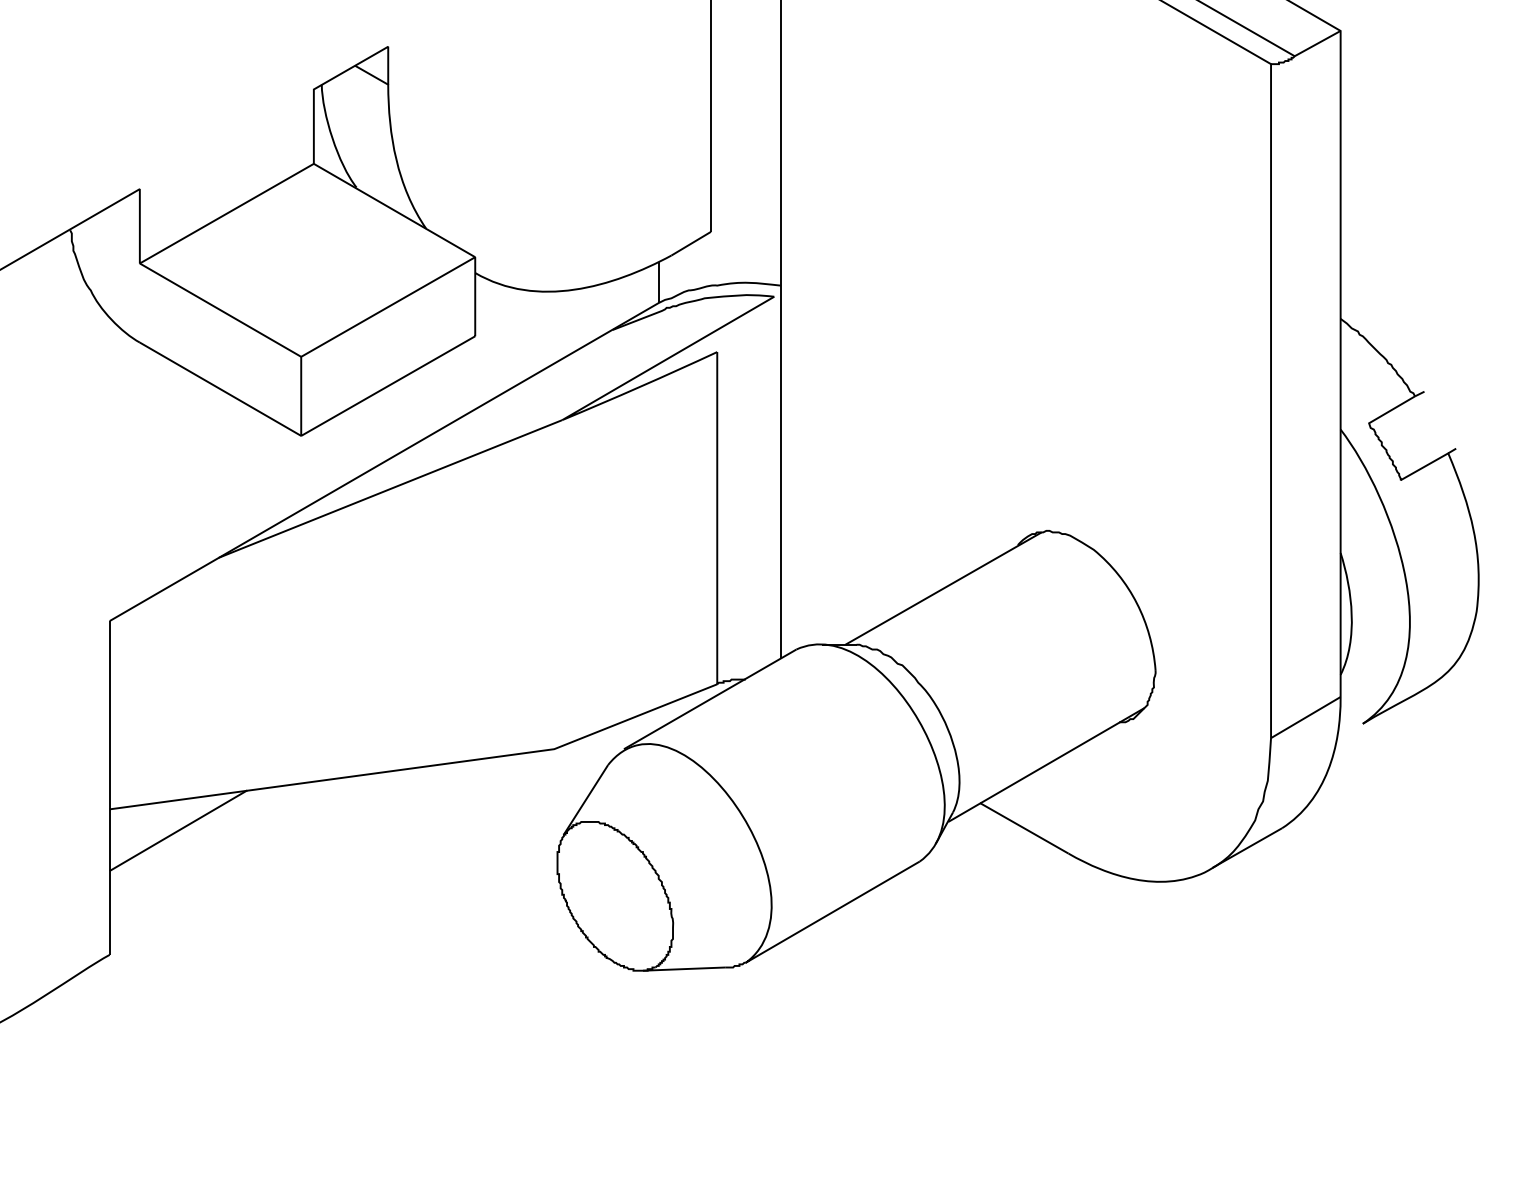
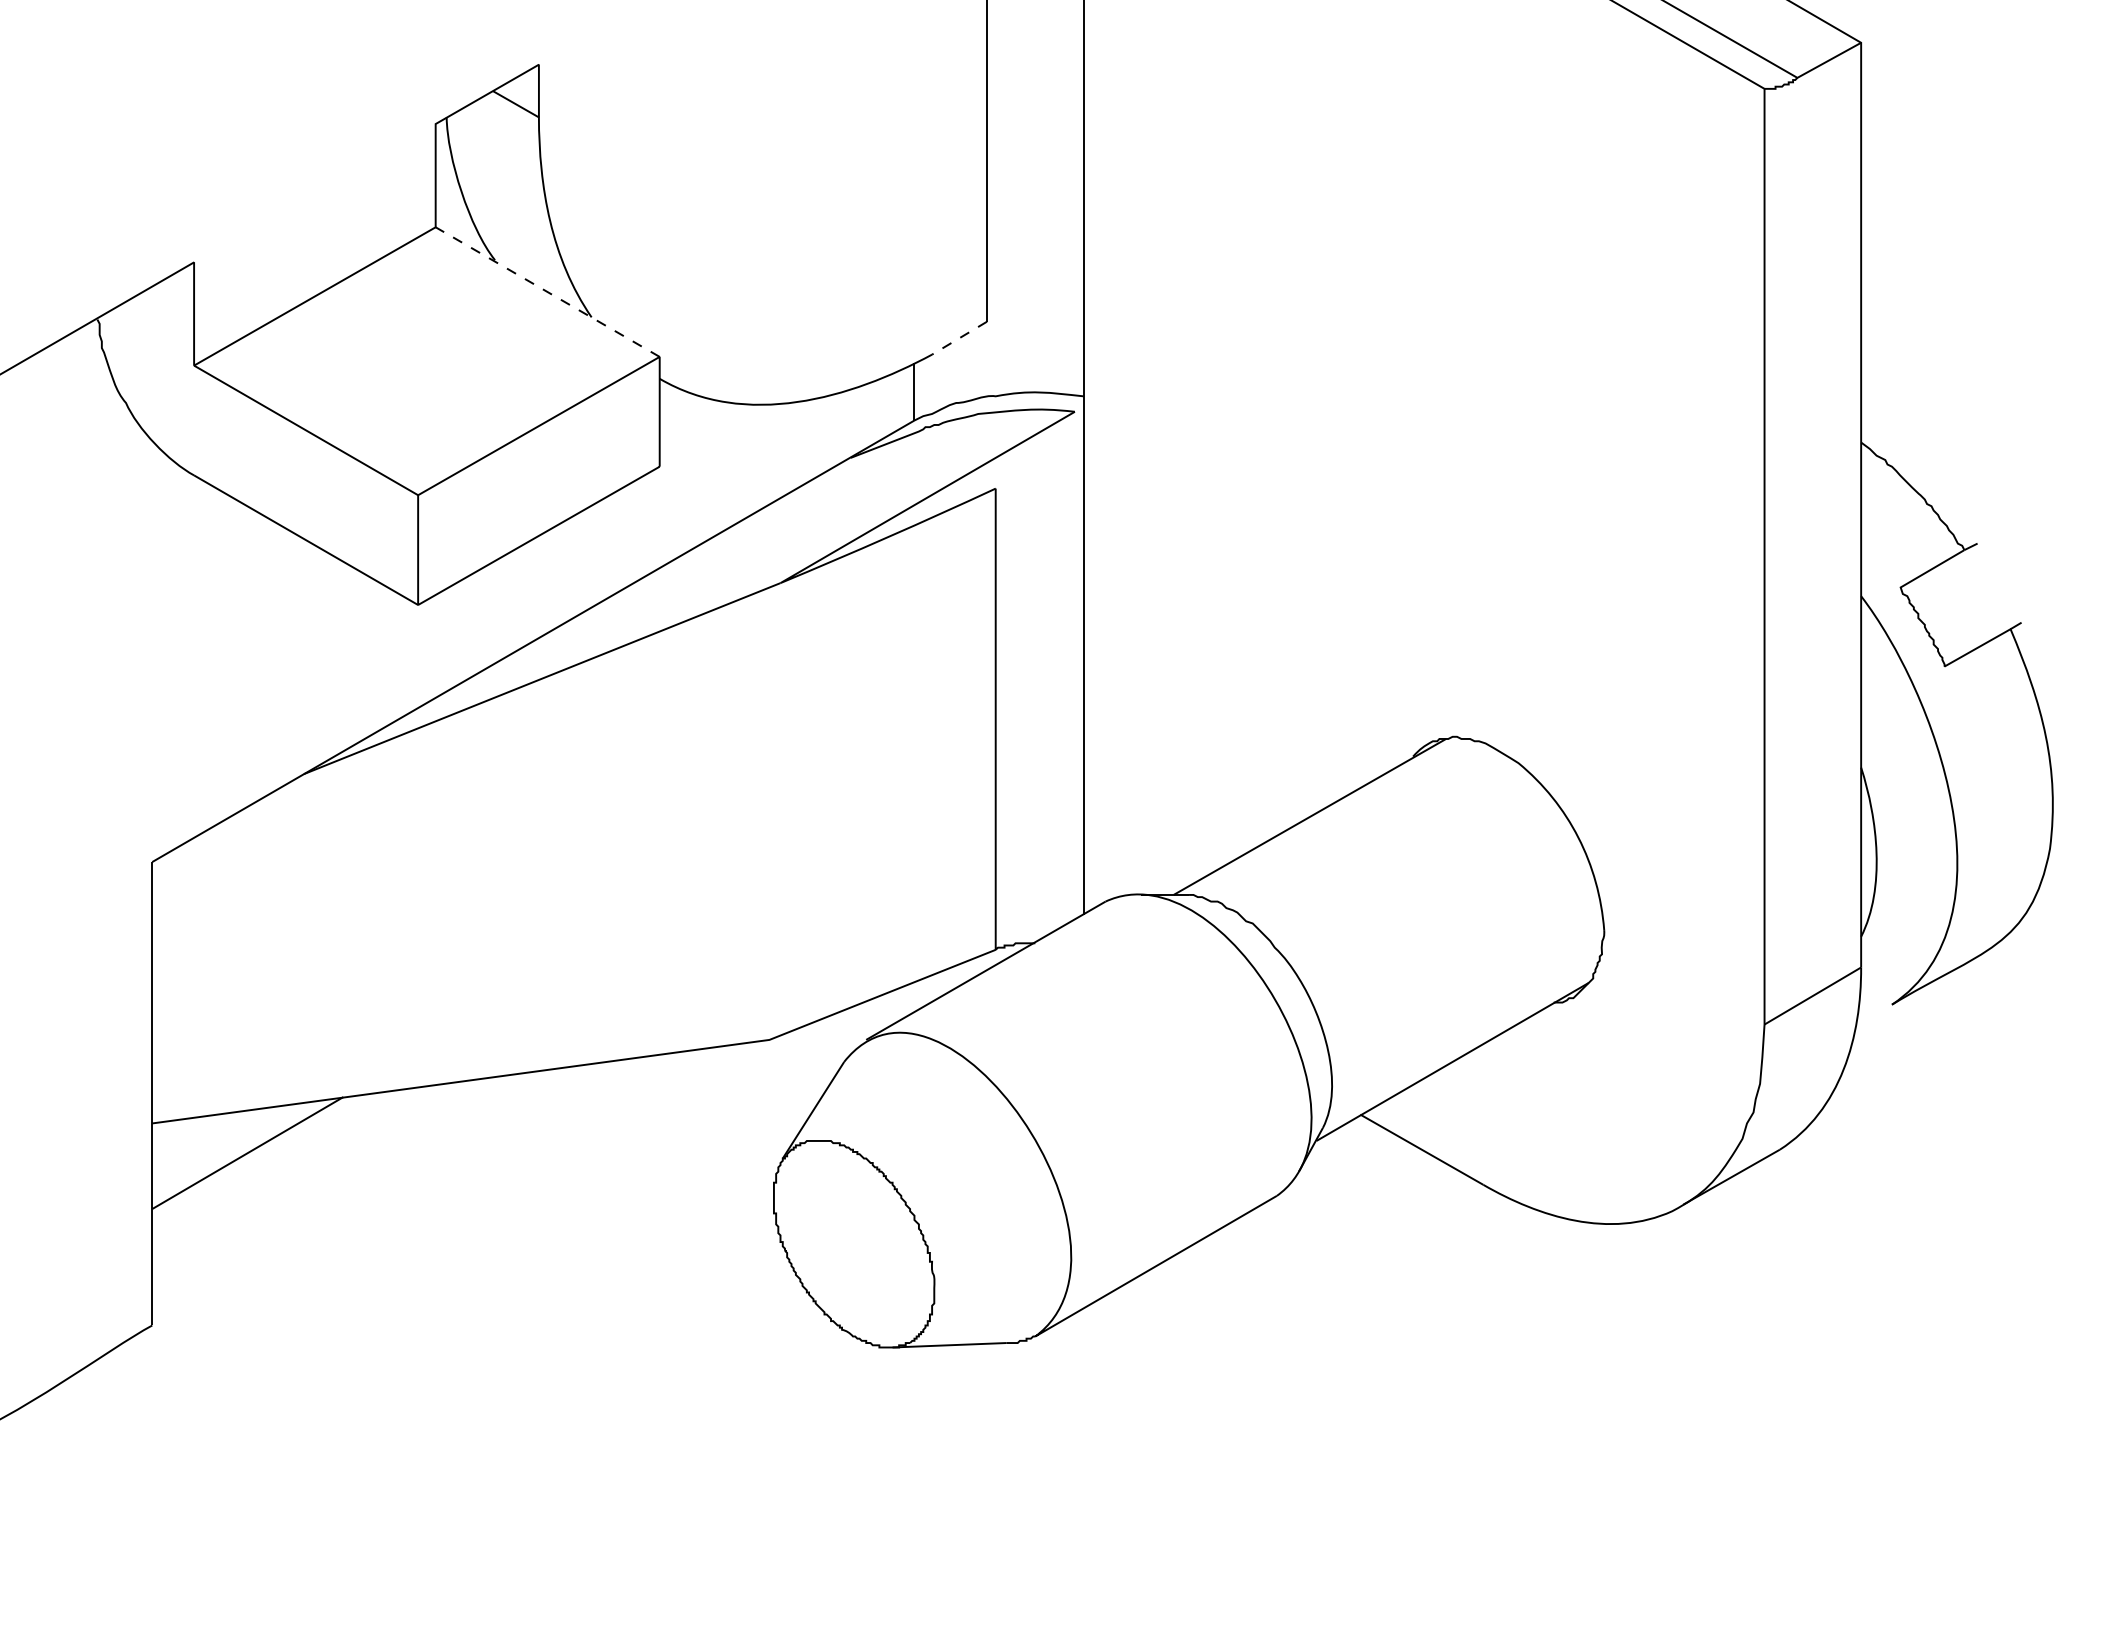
line: (394, 210) -> (547, 291), solid -> dashed
line: (691, 243) -> (959, 338), solid -> dashed

